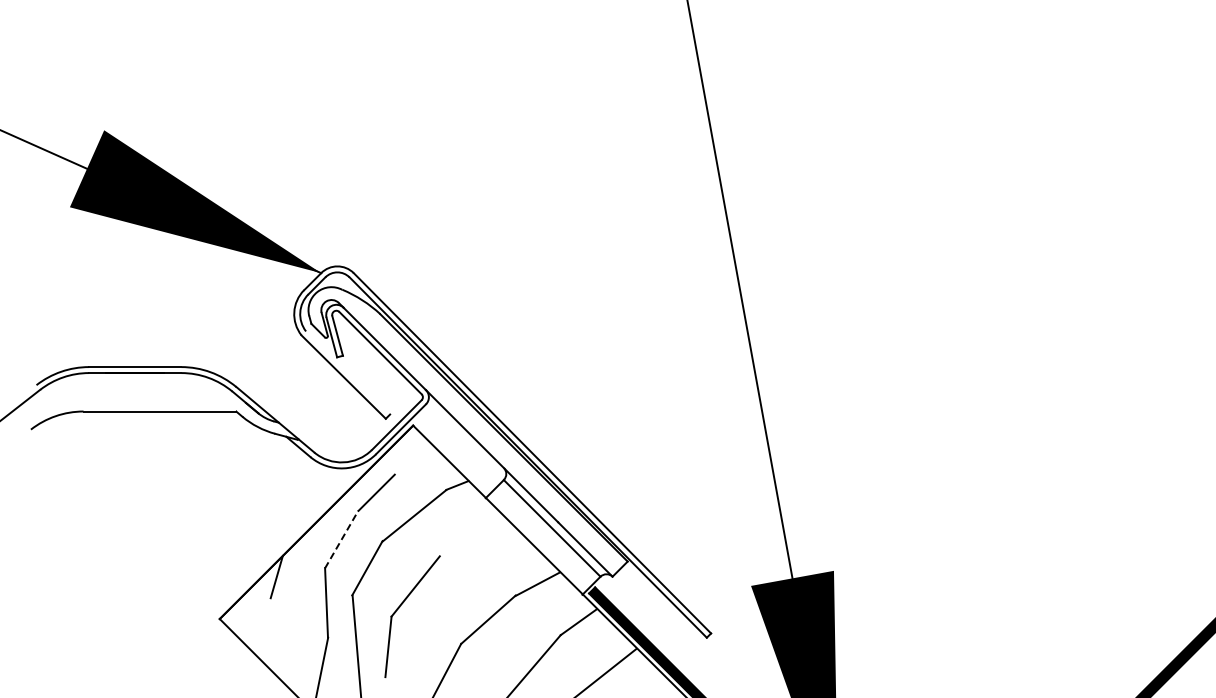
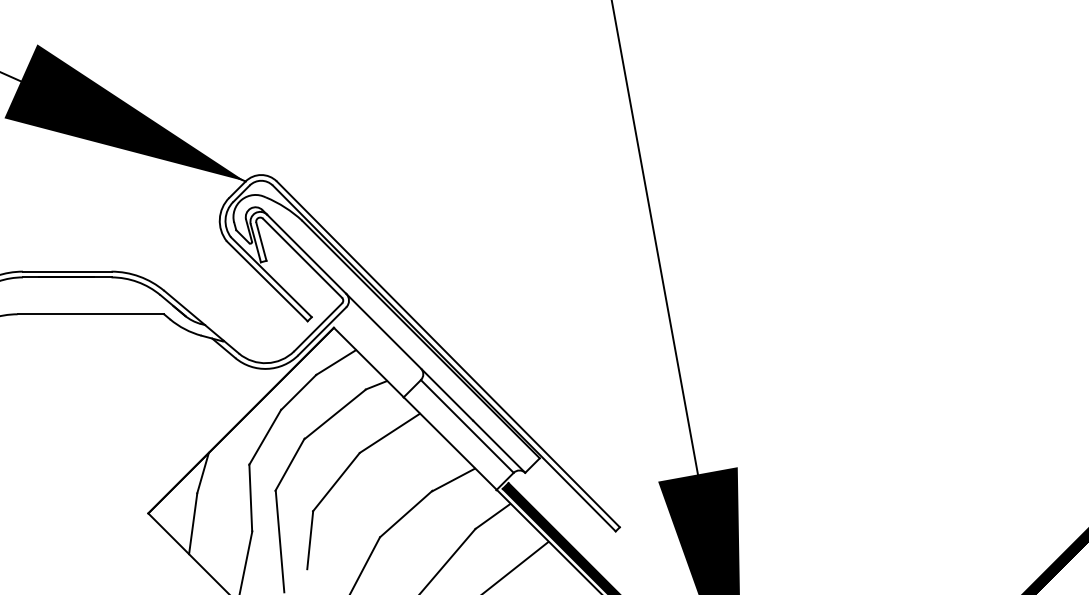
line: (348, 372) -> (271, 276), added
line: (415, 461) -> (336, 362), added
line: (471, 535) -> (389, 433), added
line: (341, 539) -> (265, 437), dashed -> solid
line: (266, 629) -> (193, 523), added

